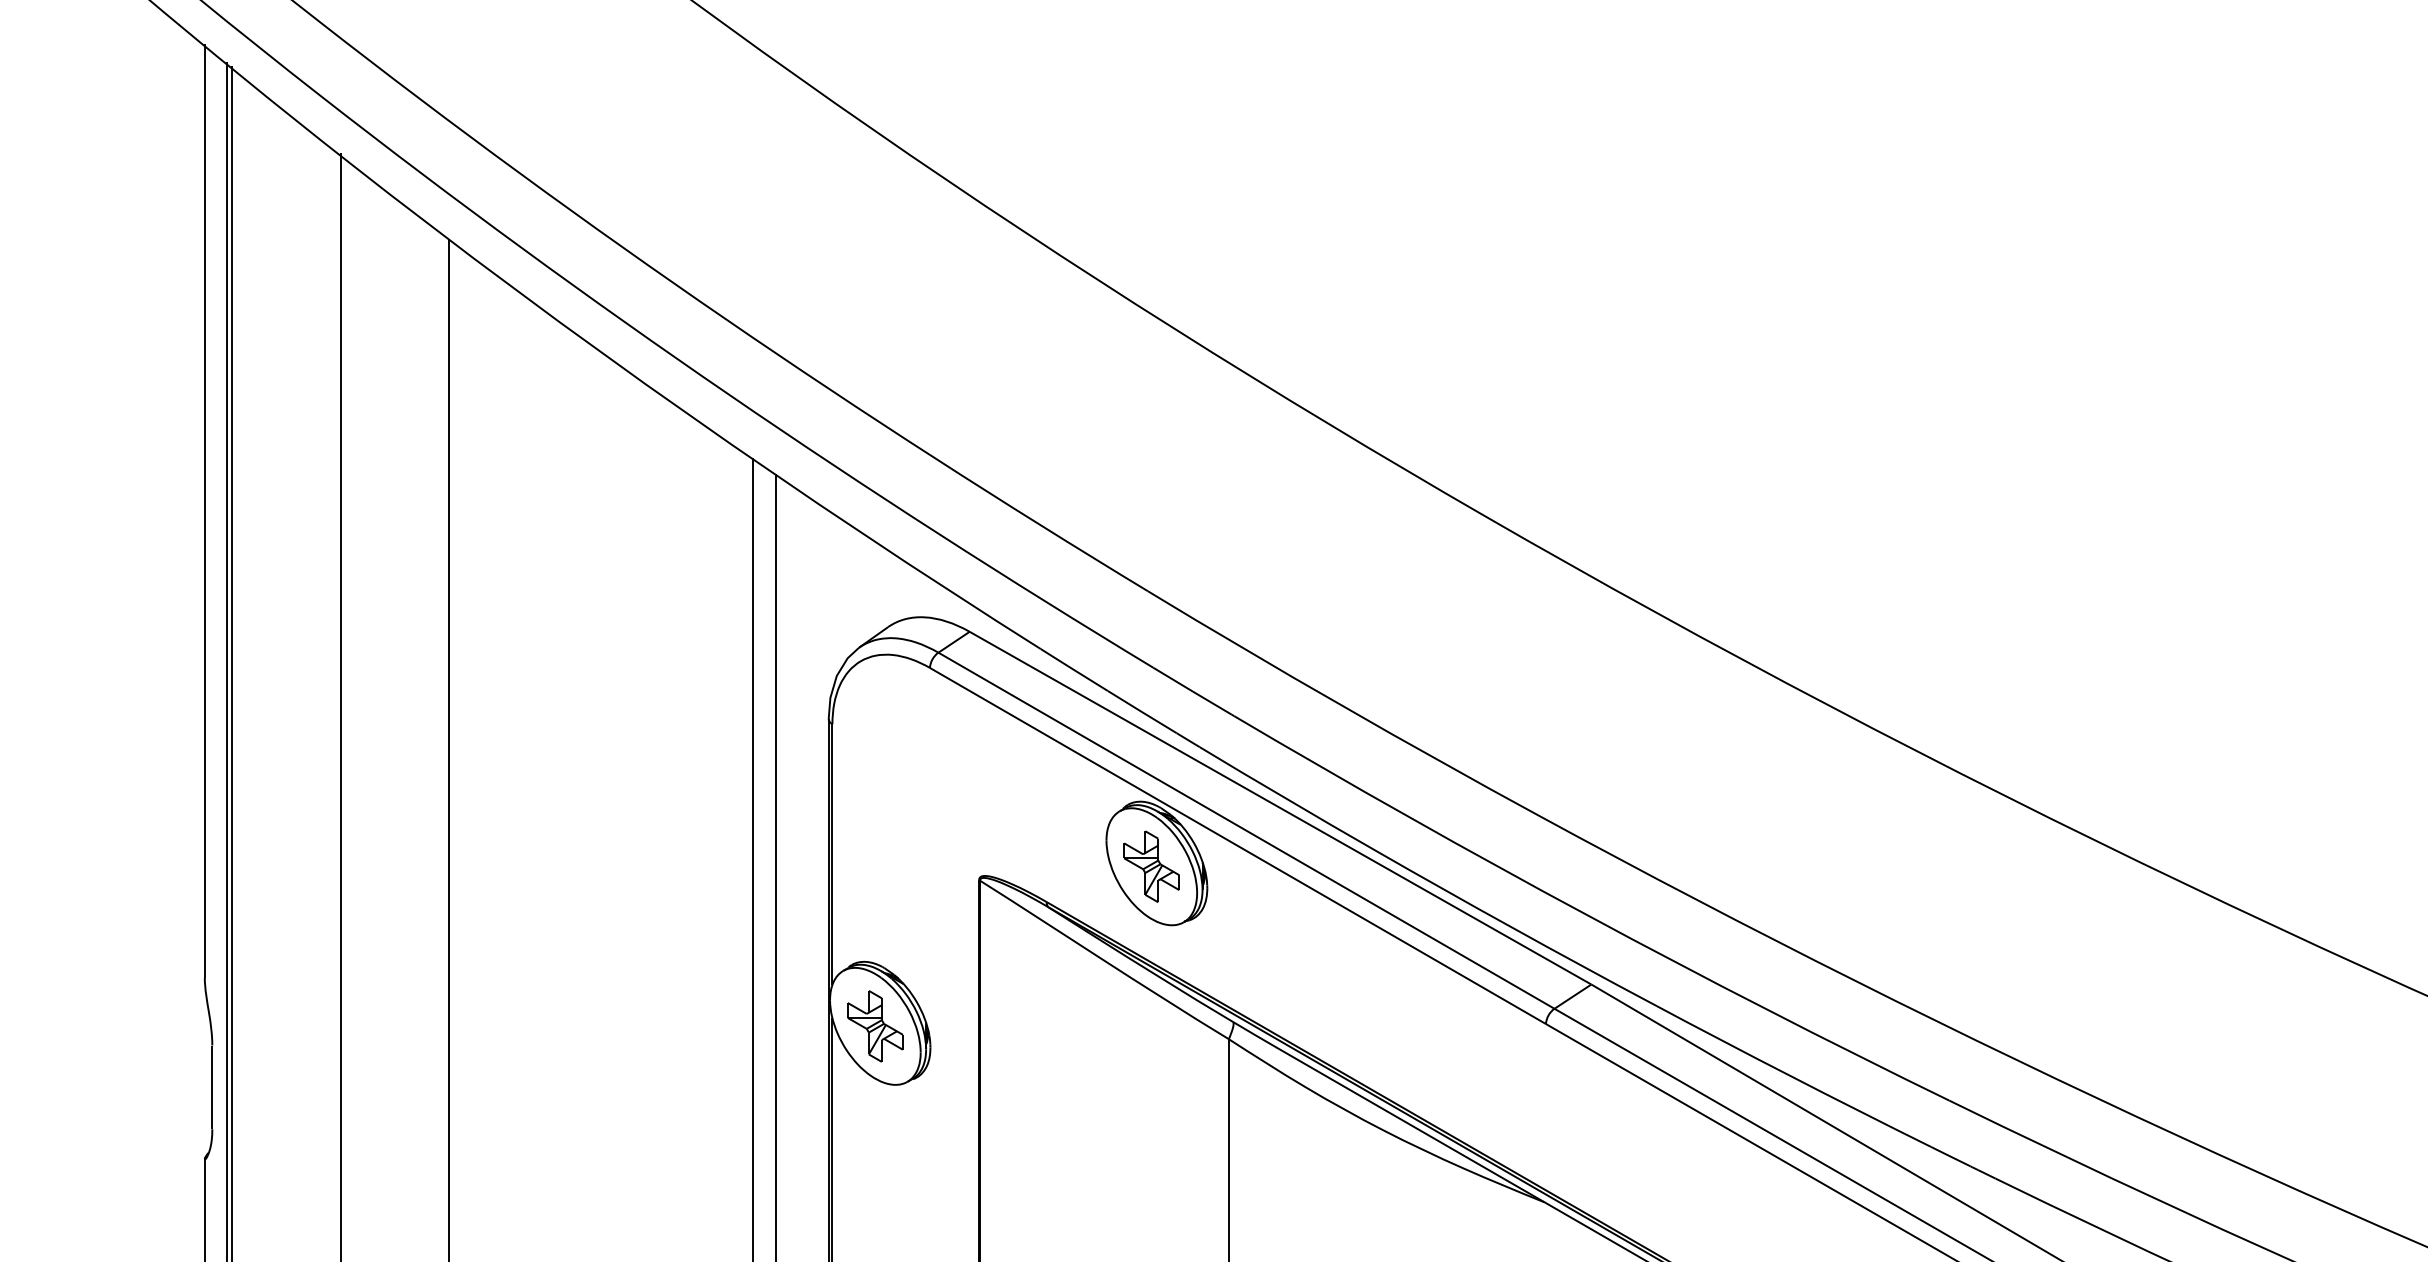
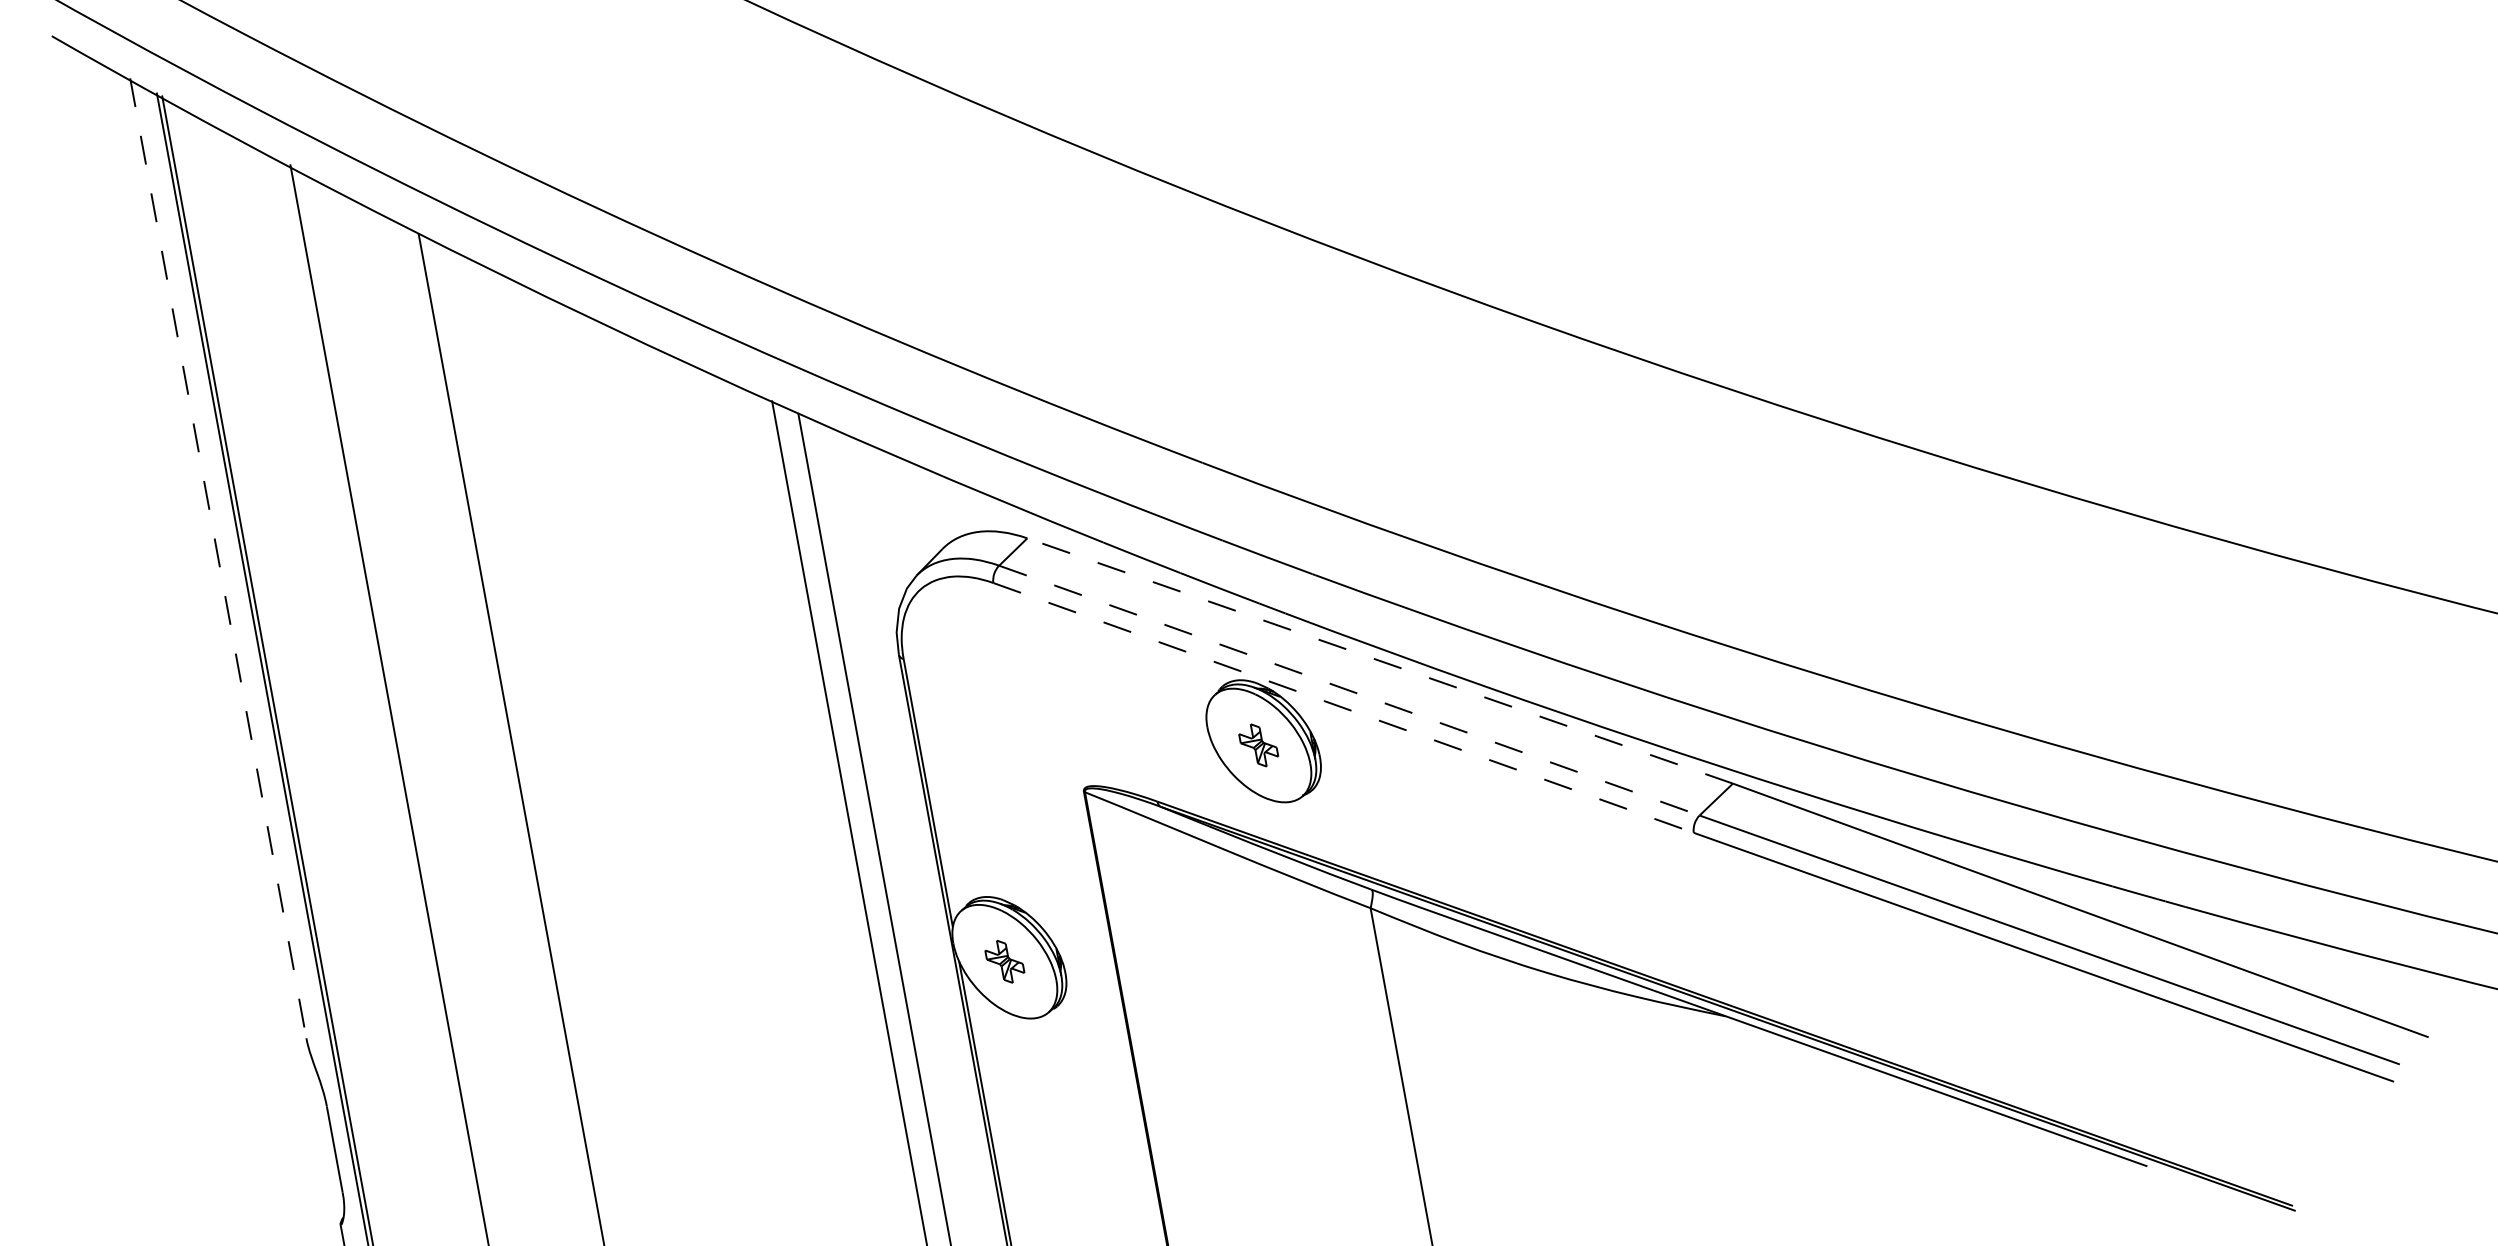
line: (204, 510) -> (217, 558), solid -> dashed
line: (1280, 807) -> (1379, 660), solid -> dashed
line: (1246, 830) -> (1349, 690), solid -> dashed
line: (1238, 846) -> (1344, 708), solid -> dashed
part: (1151, 866) -> (1258, 745), size x0.6
part: (875, 1026) -> (1004, 961), size x0.6

